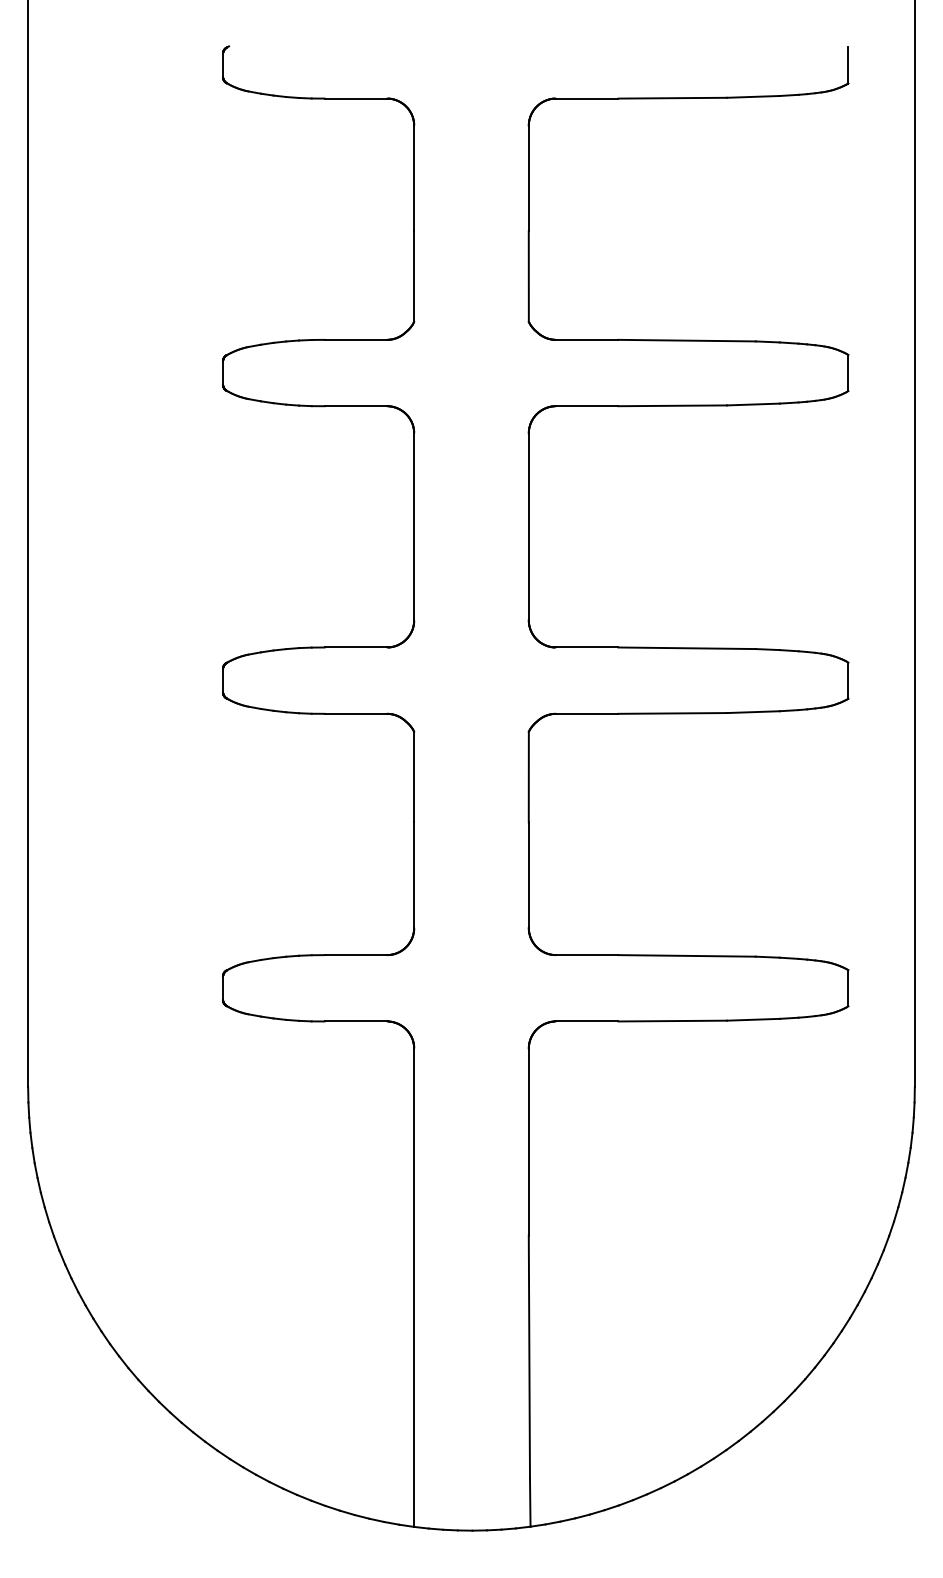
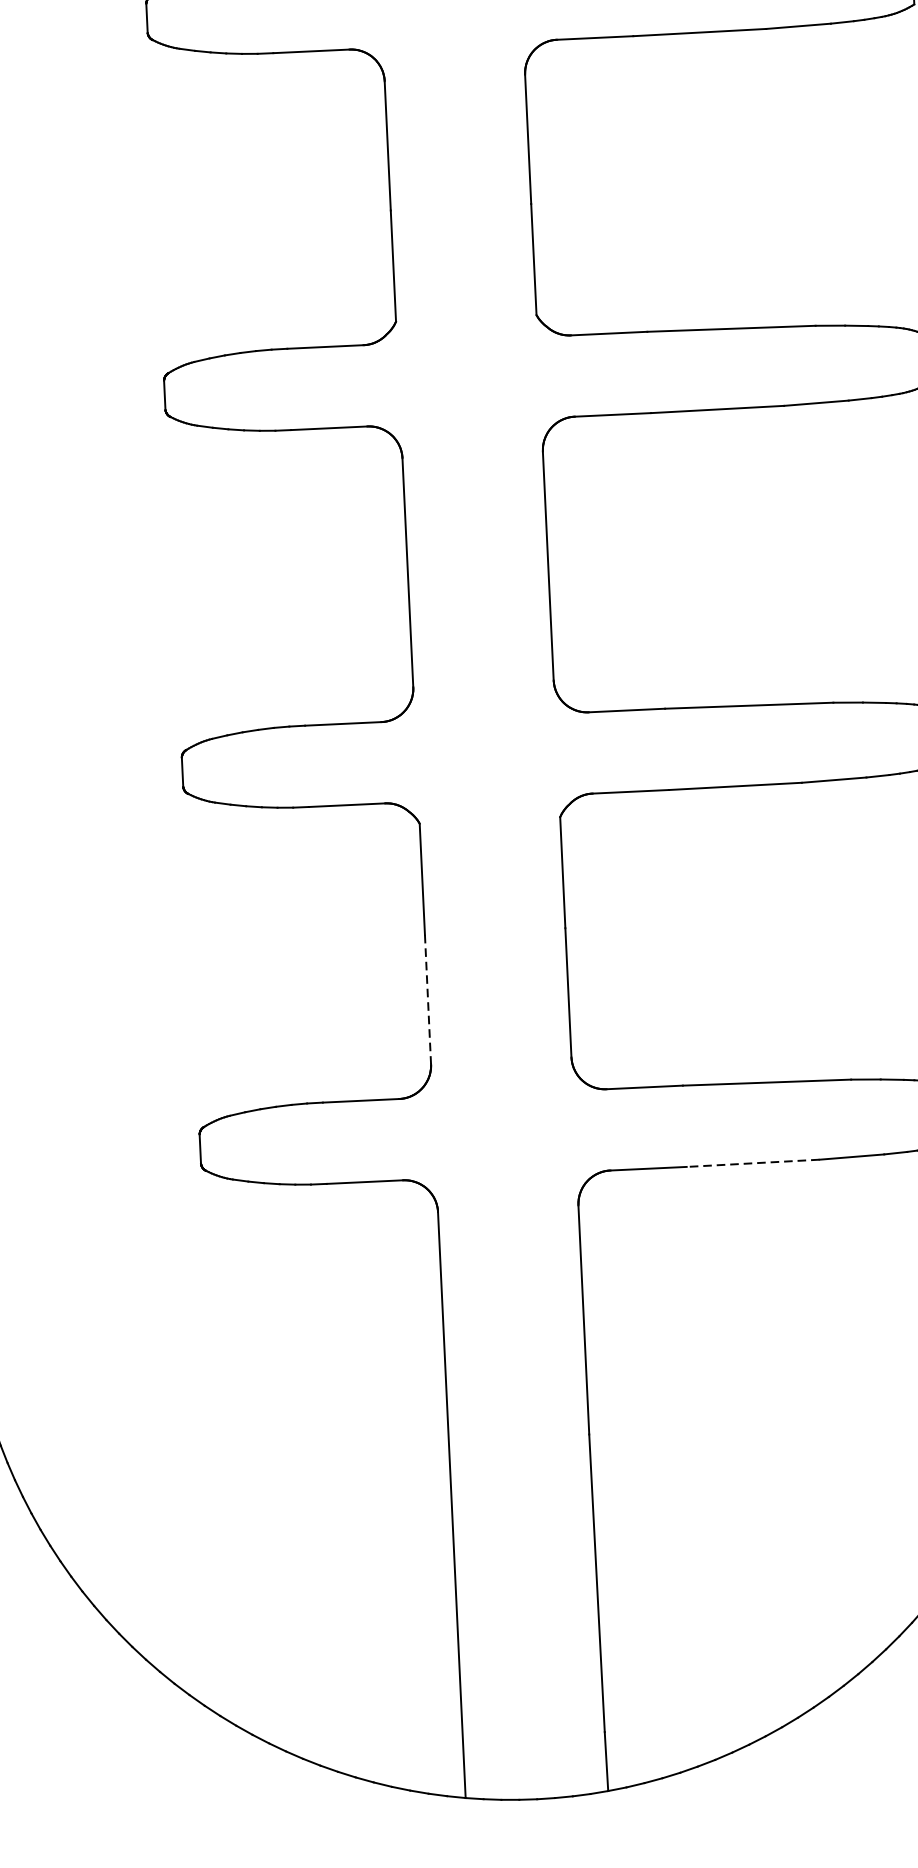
line: (414, 875) -> (428, 999), solid -> dashed
line: (672, 1021) -> (752, 1163), solid -> dashed

